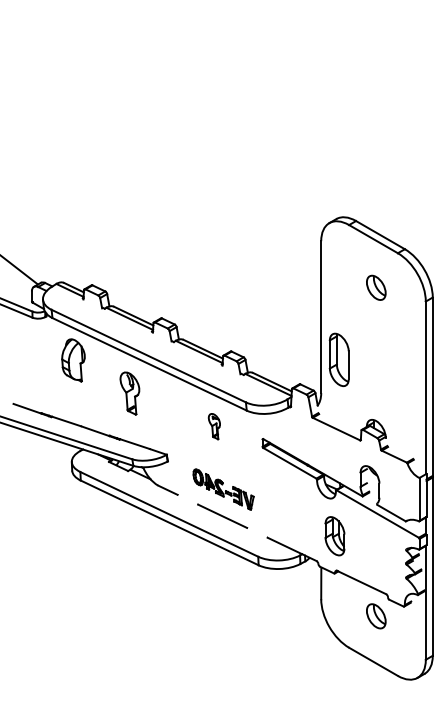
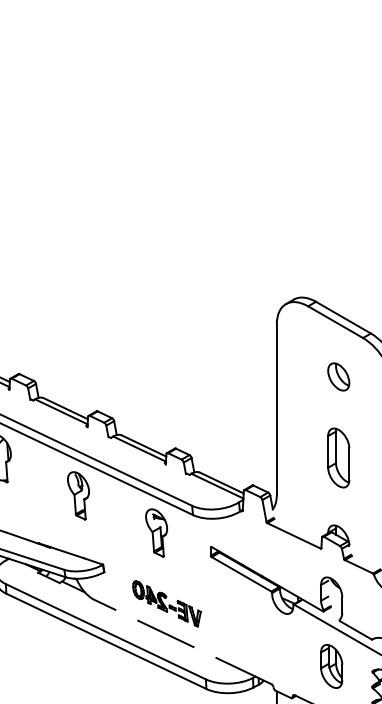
part: (338, 359) -> (337, 457), moved
part: (129, 393) -> (78, 495), moved
part: (214, 426) -> (156, 532), size x1.67
part: (334, 536) -> (331, 666), moved

